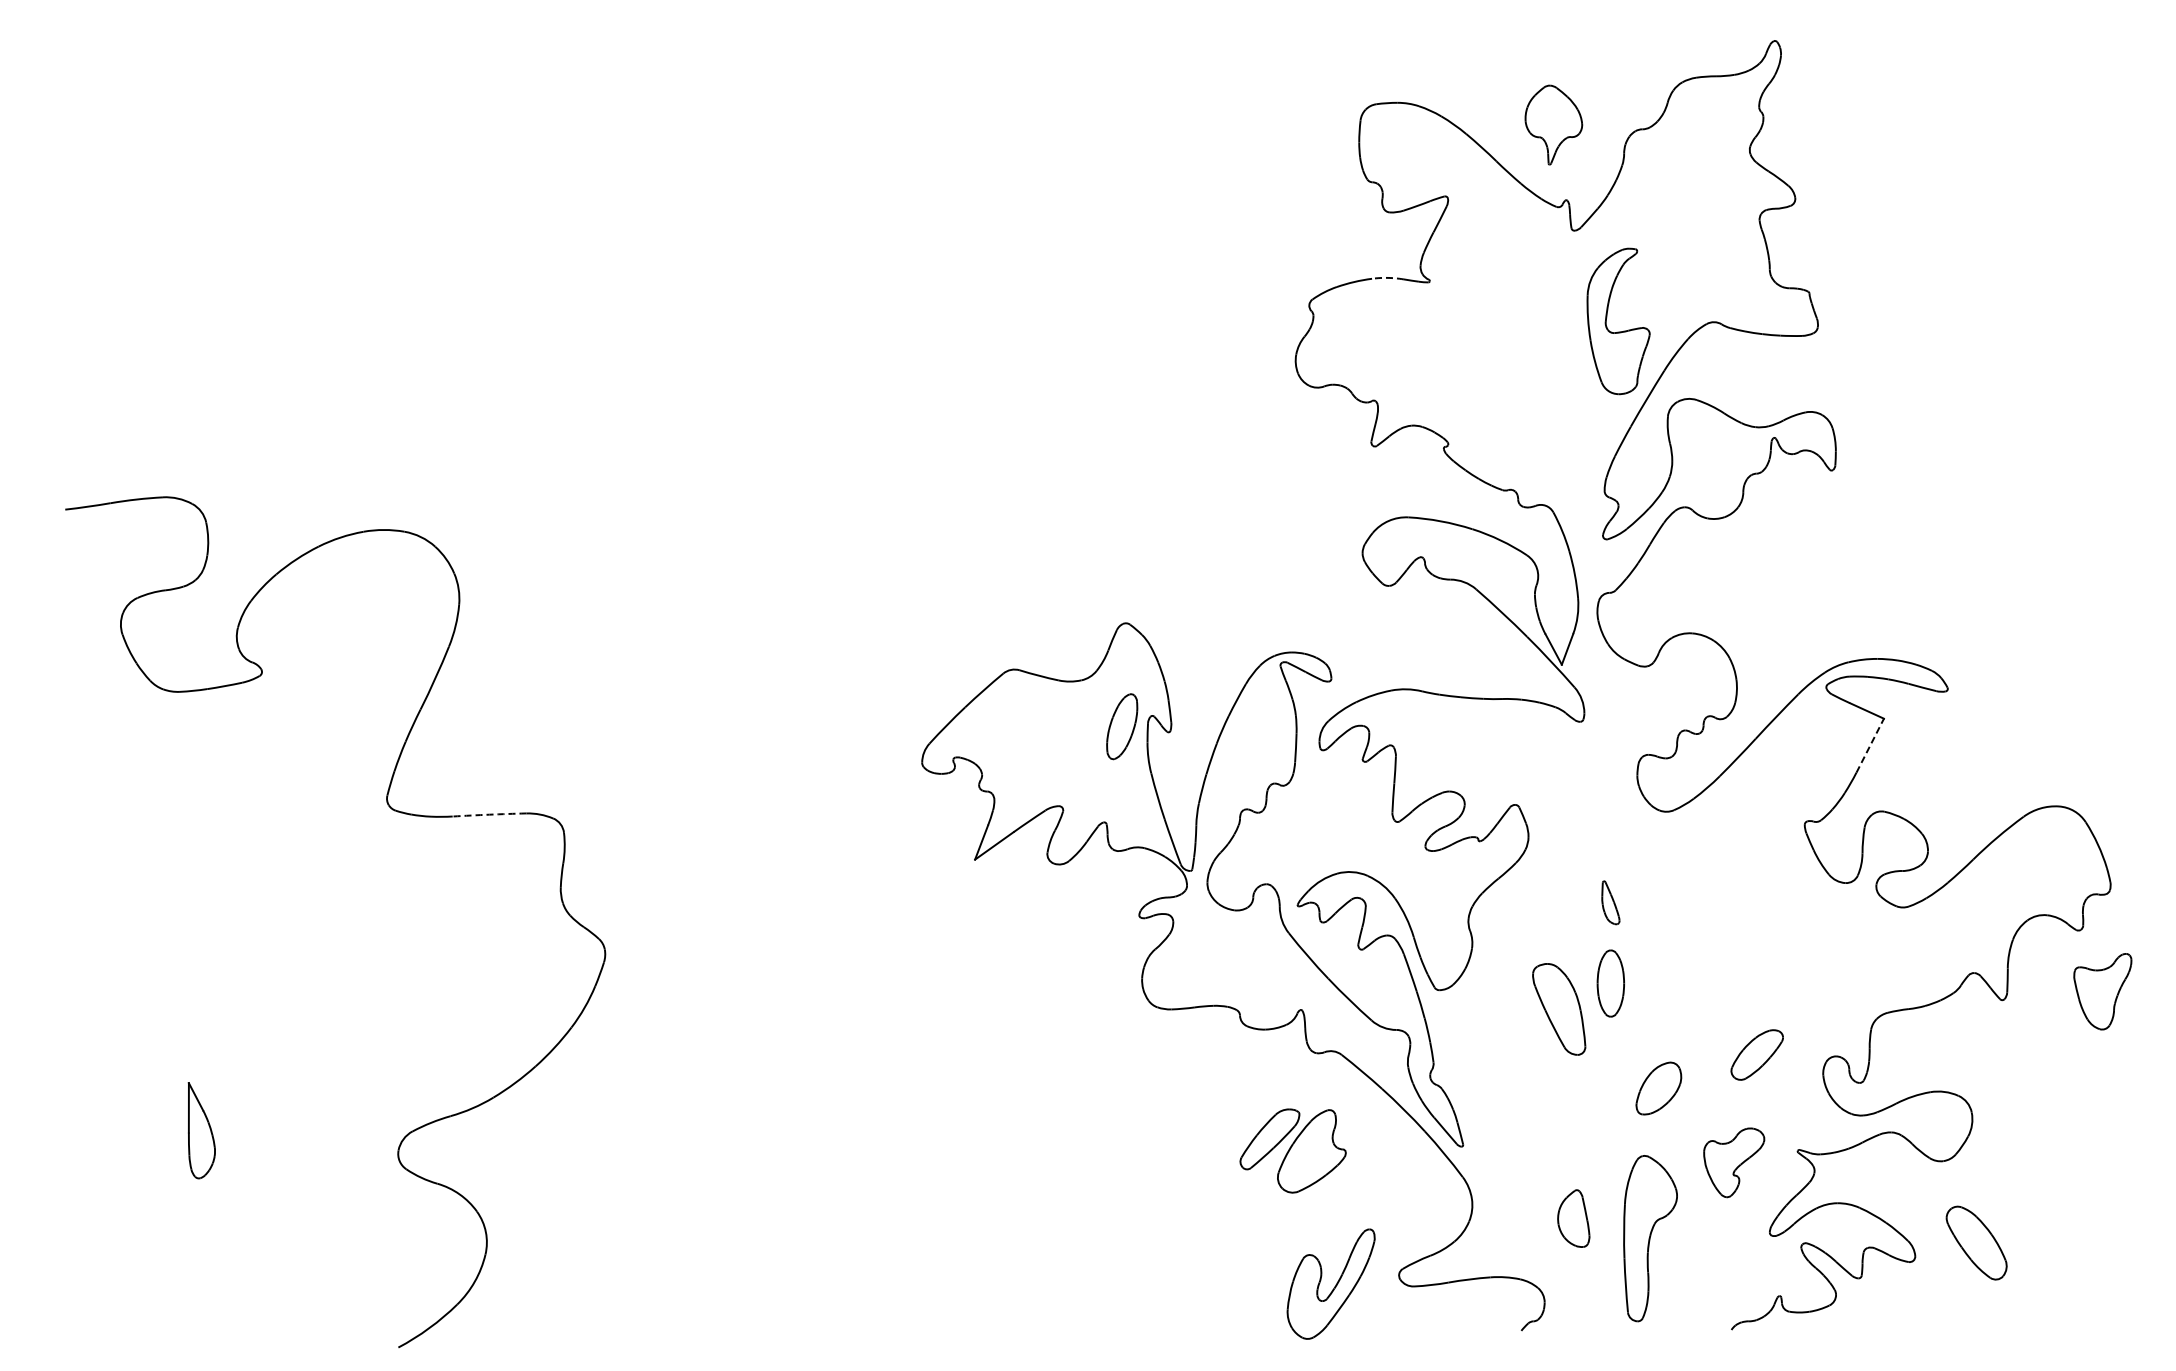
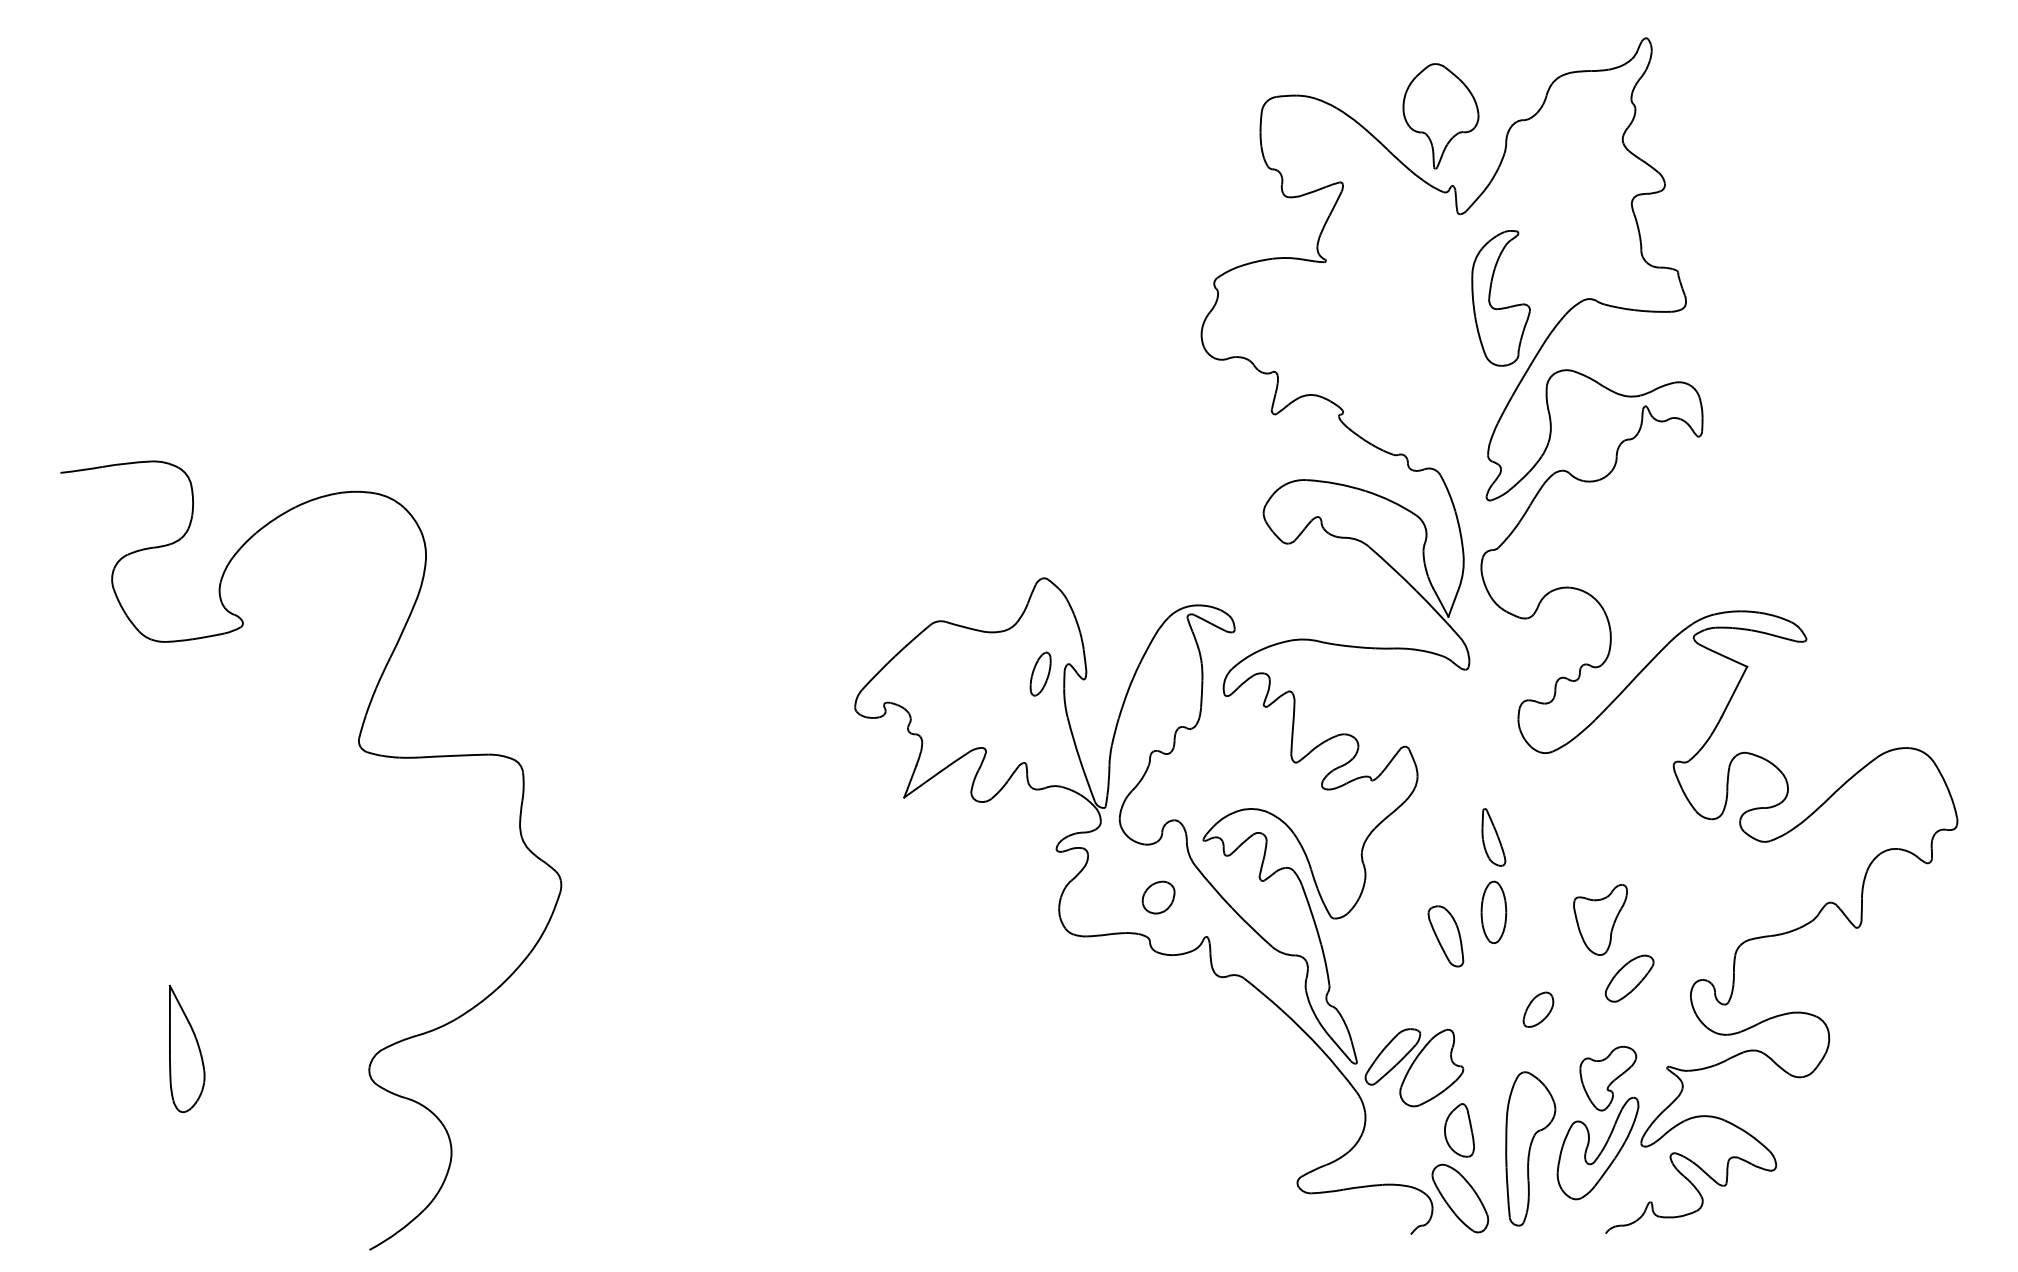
part: (1553, 124) -> (1440, 115), size x1.43
arc: (1388, 277) -> (1287, 257), dashed -> solid
part: (1121, 726) -> (1040, 674), size x0.71
line: (1870, 745) -> (1734, 691), dashed -> solid
arc: (489, 814) -> (453, 755), dashed -> solid
part: (1610, 902) -> (1493, 837), size x1.43
part: (1249, 967) -> (1158, 897), added
part: (2102, 991) -> (1600, 919), moved
part: (1558, 1009) -> (1445, 936), size x0.71
part: (1658, 1088) -> (1538, 1009), size x0.71
part: (201, 1130) -> (186, 1048), size x1.43
part: (1292, 1150) -> (1413, 1067), moved
part: (1976, 1242) -> (1460, 1198), moved
part: (1330, 1283) -> (1597, 1147), moved

